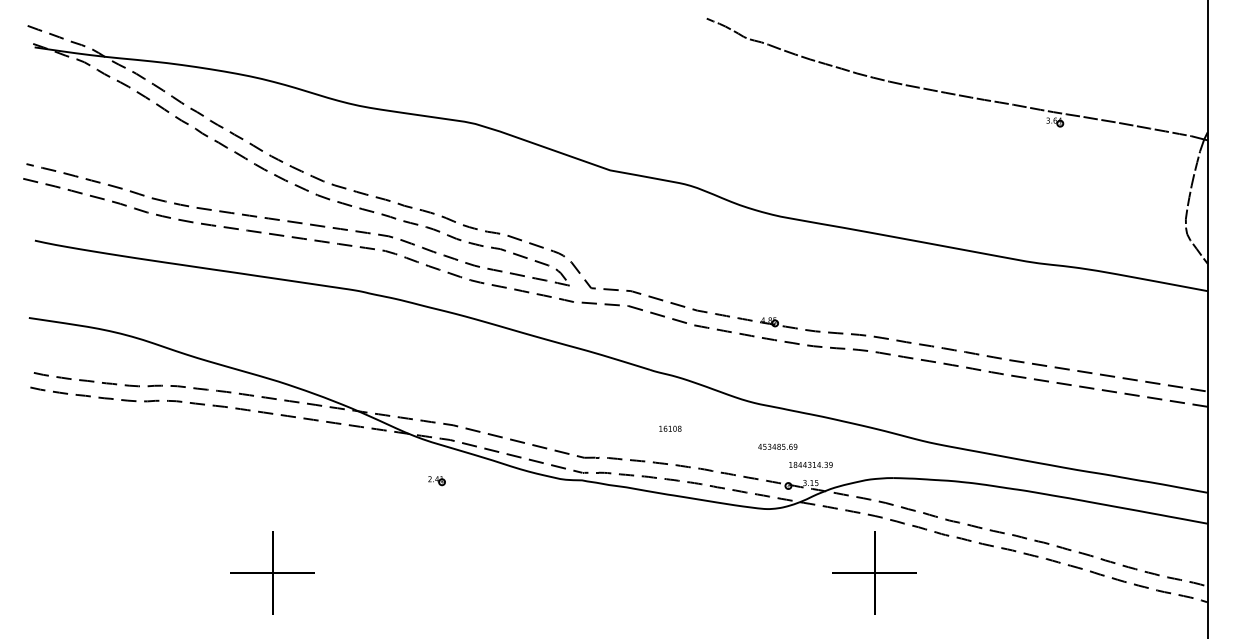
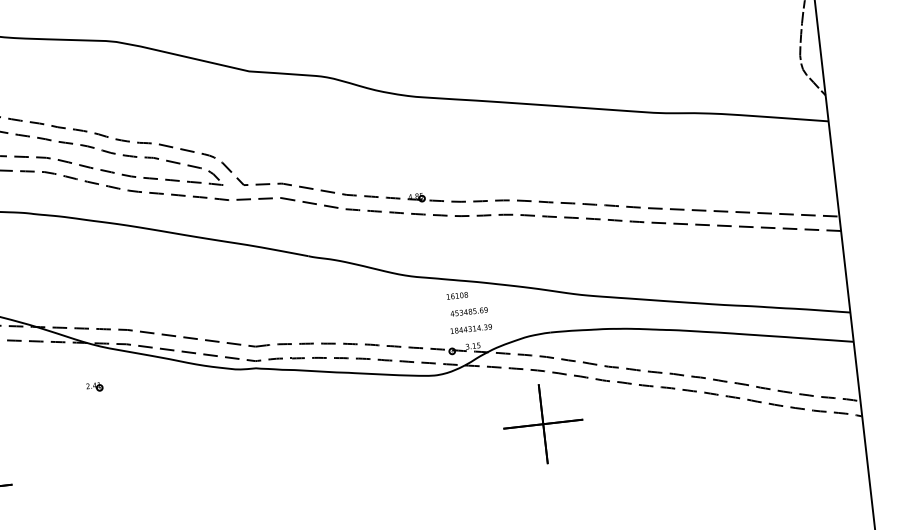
text: (670, 428) -> (457, 295), moved
text: (777, 446) -> (468, 311), moved
part: (436, 481) -> (94, 387), moved

